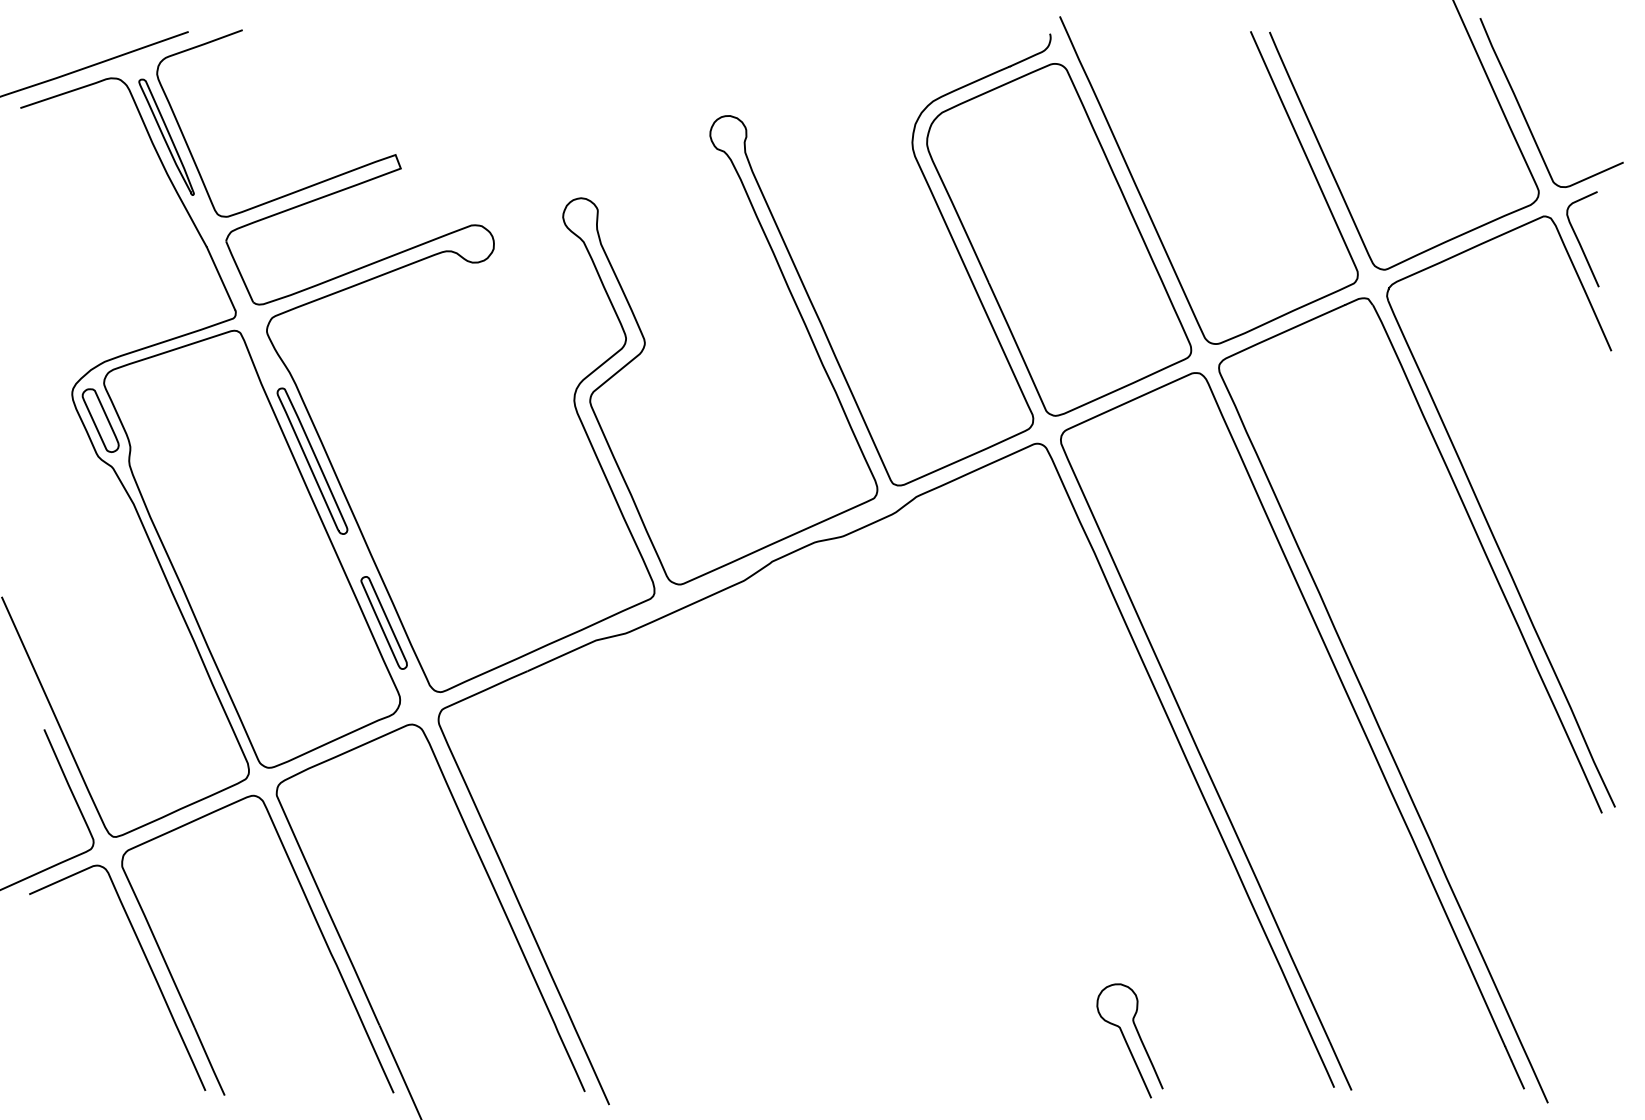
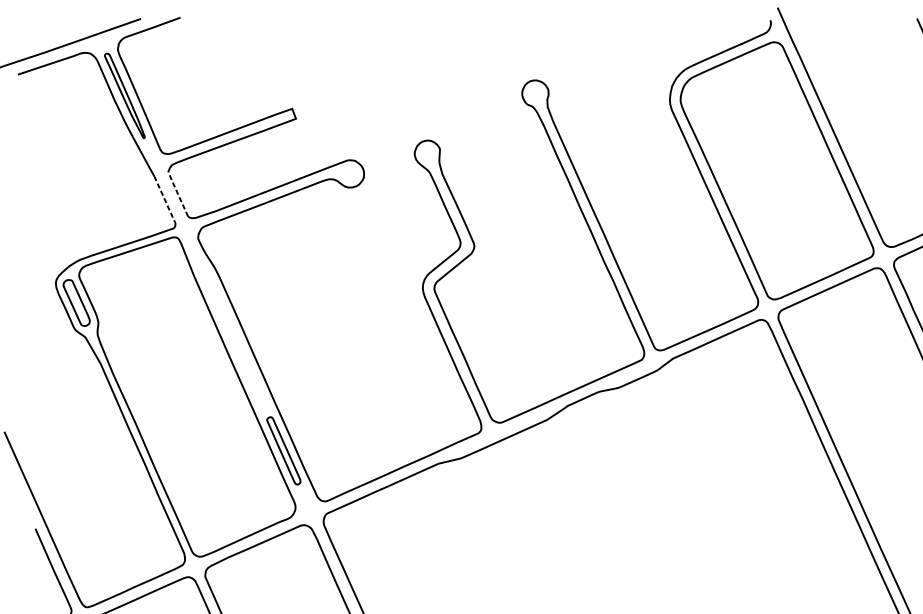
line: (239, 271) -> (178, 194), solid -> dashed
line: (221, 279) -> (164, 199), solid -> dashed
part: (312, 460) -> (231, 332), removed

